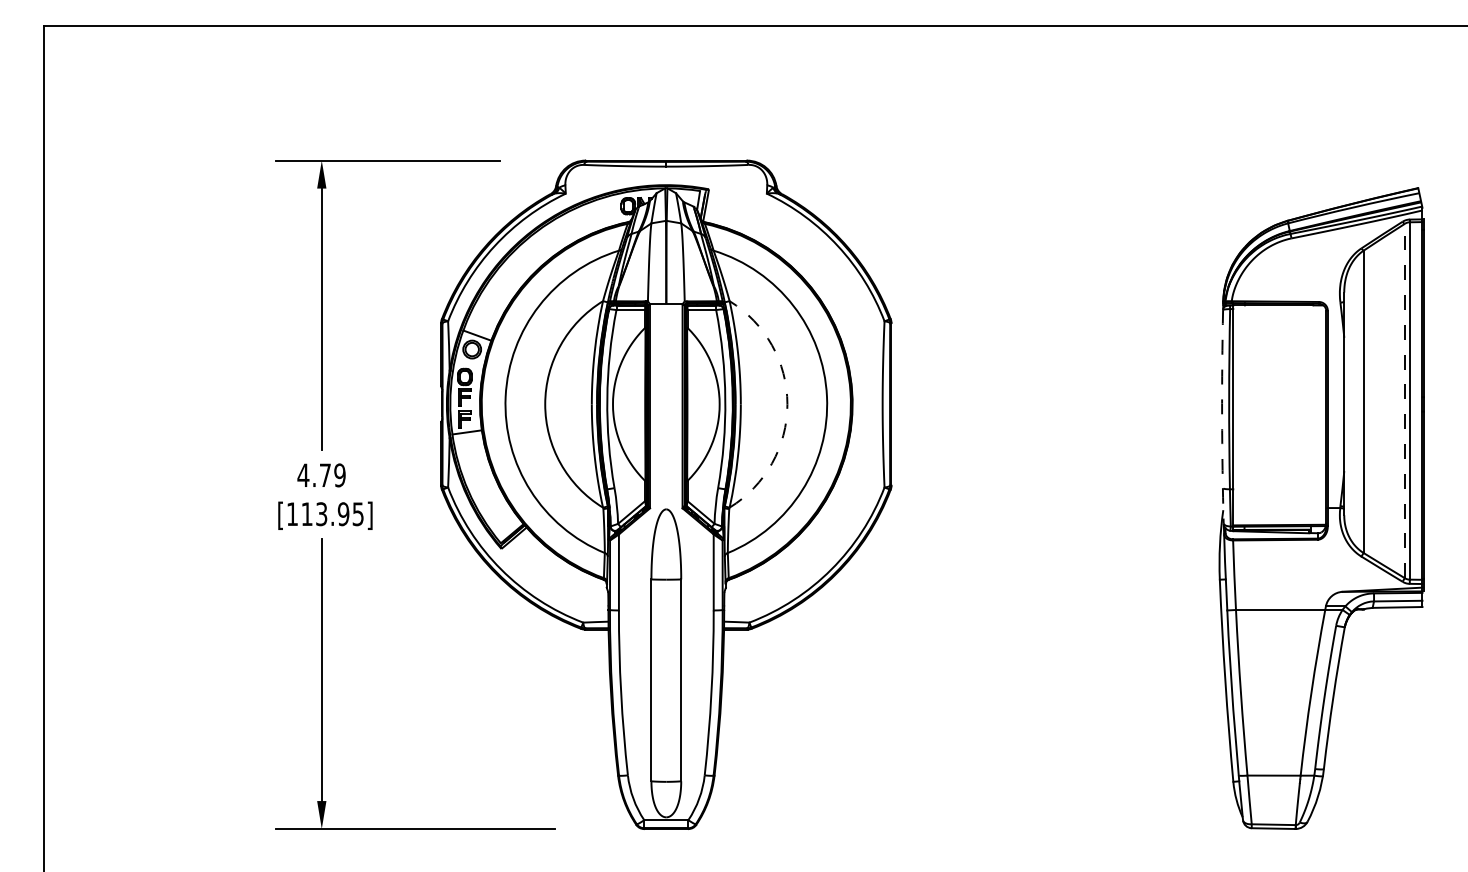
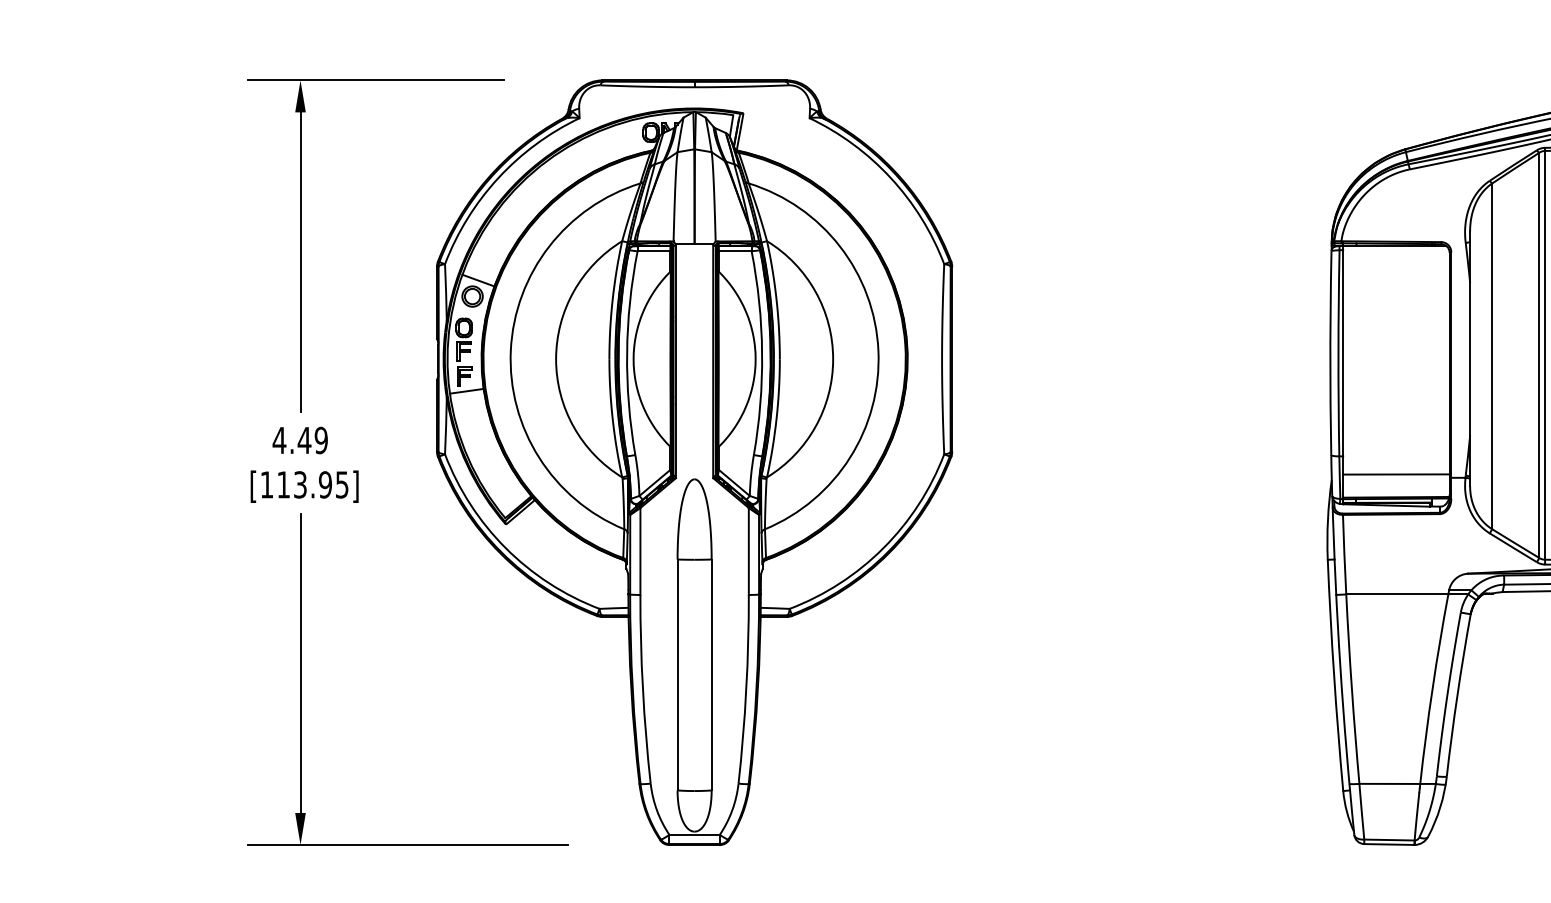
line: (1404, 400) -> (1539, 354), dashed -> solid
arc: (787, 404) -> (833, 359), dashed -> solid
arc: (1222, 416) -> (1330, 373), dashed -> solid
text: (325, 474) -> (304, 439), 4.79 -> 4.49
line: (1279, 505) -> (1396, 474), added

